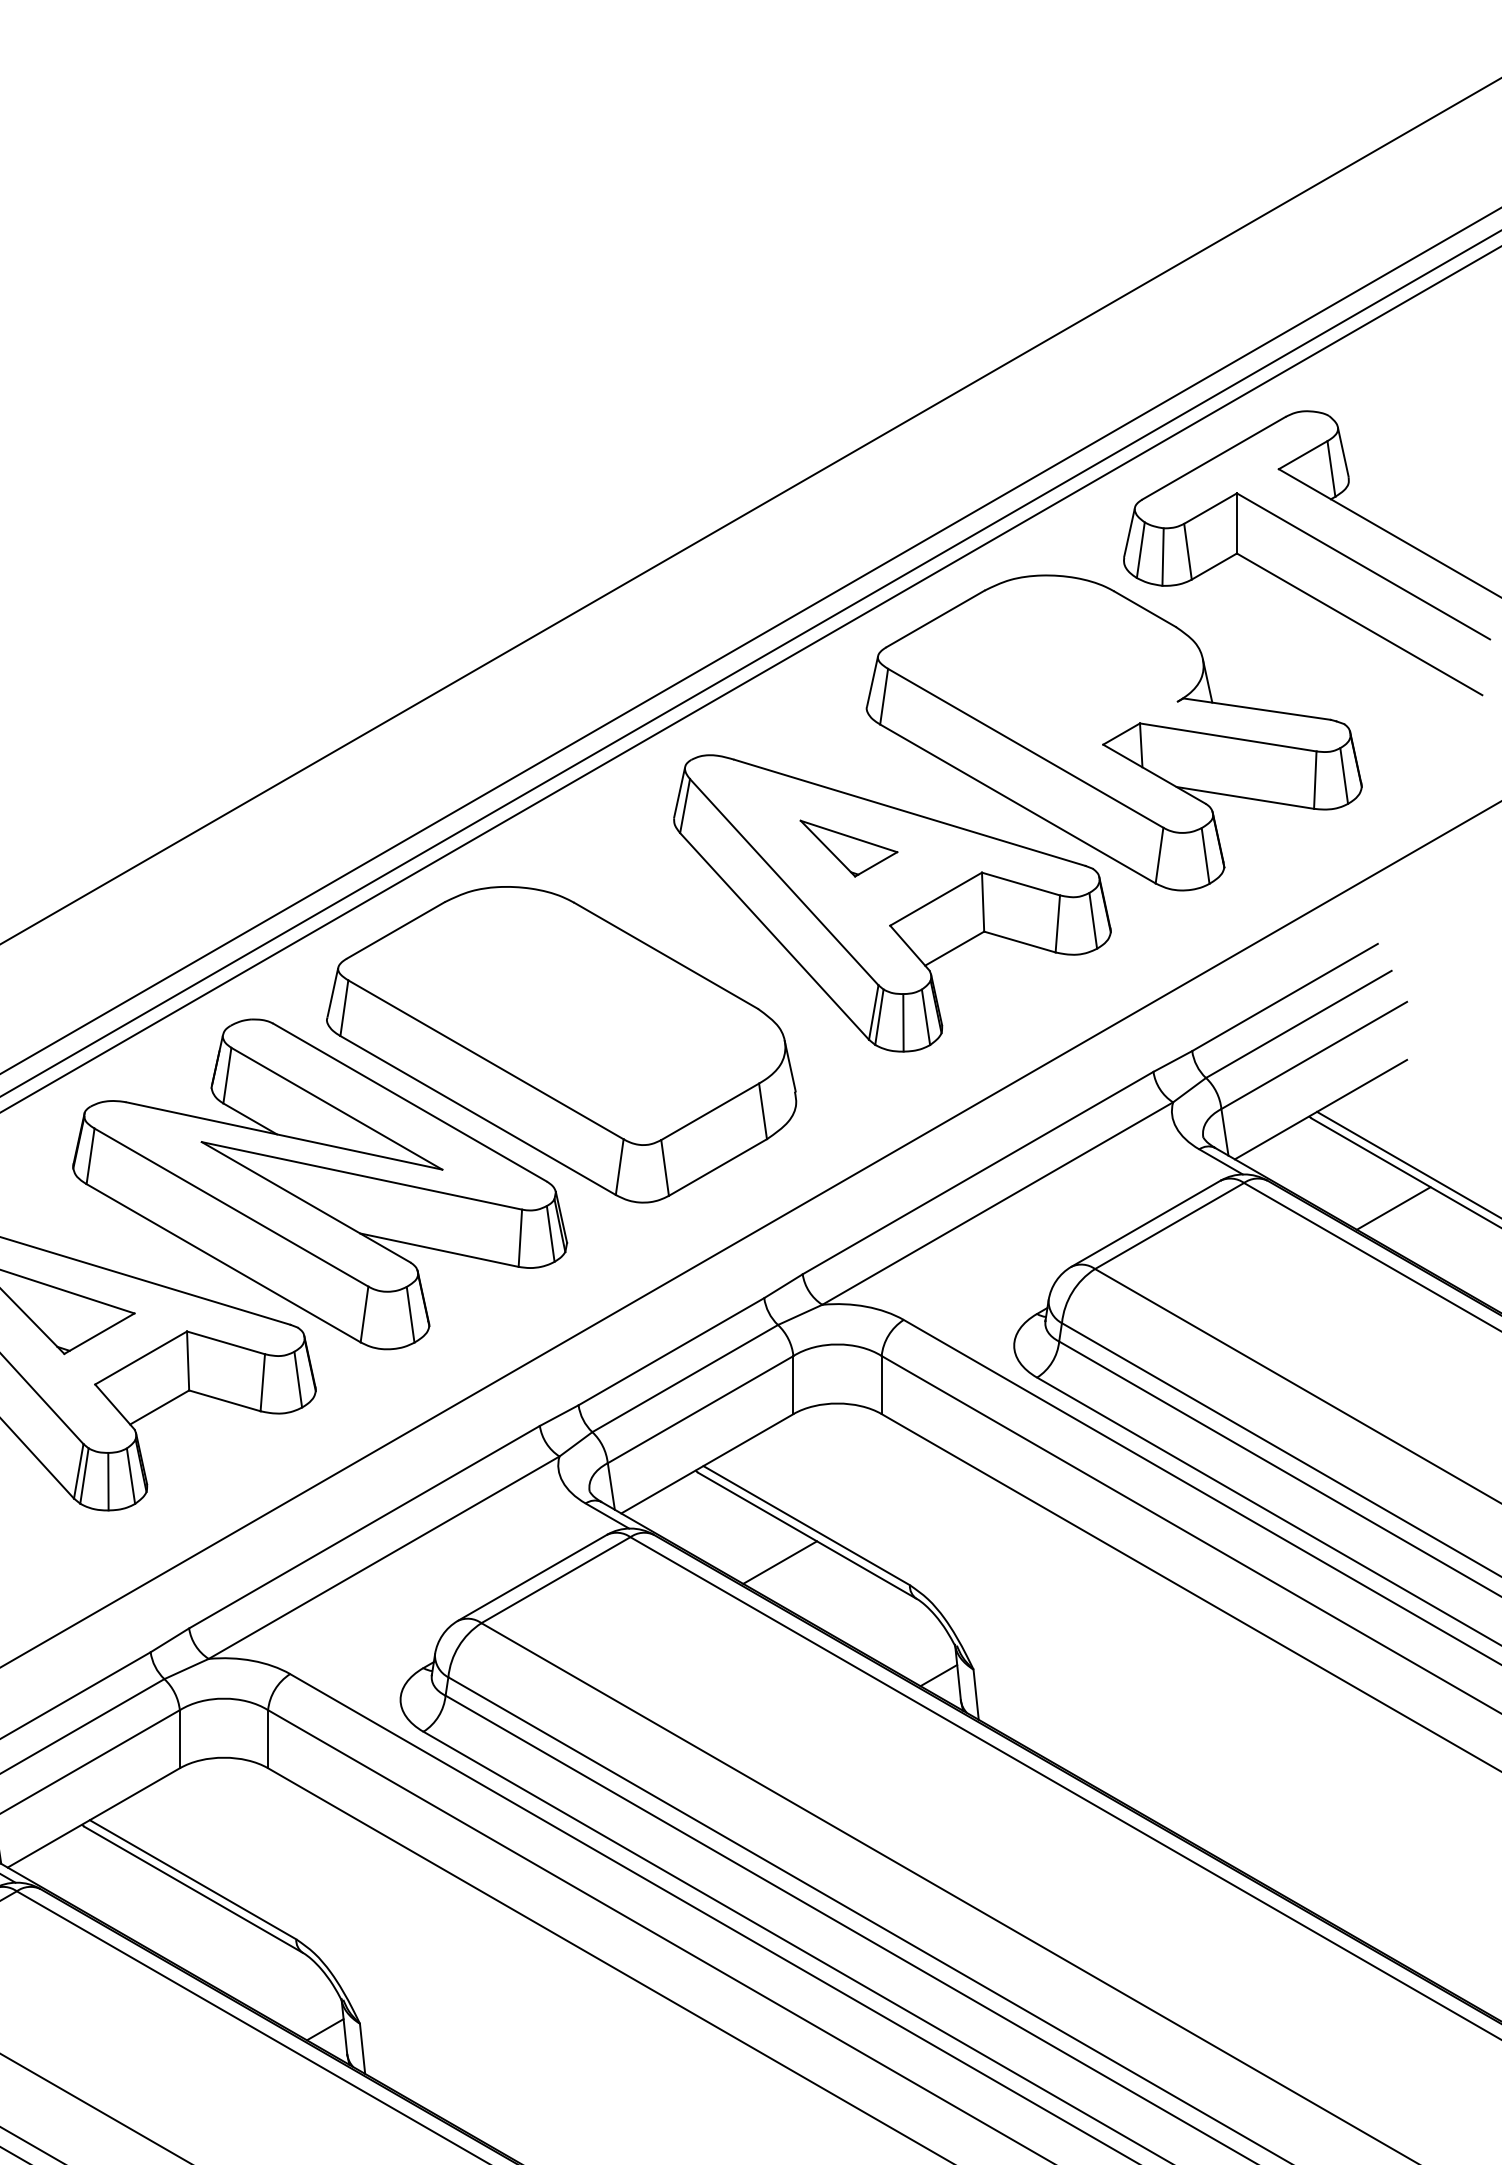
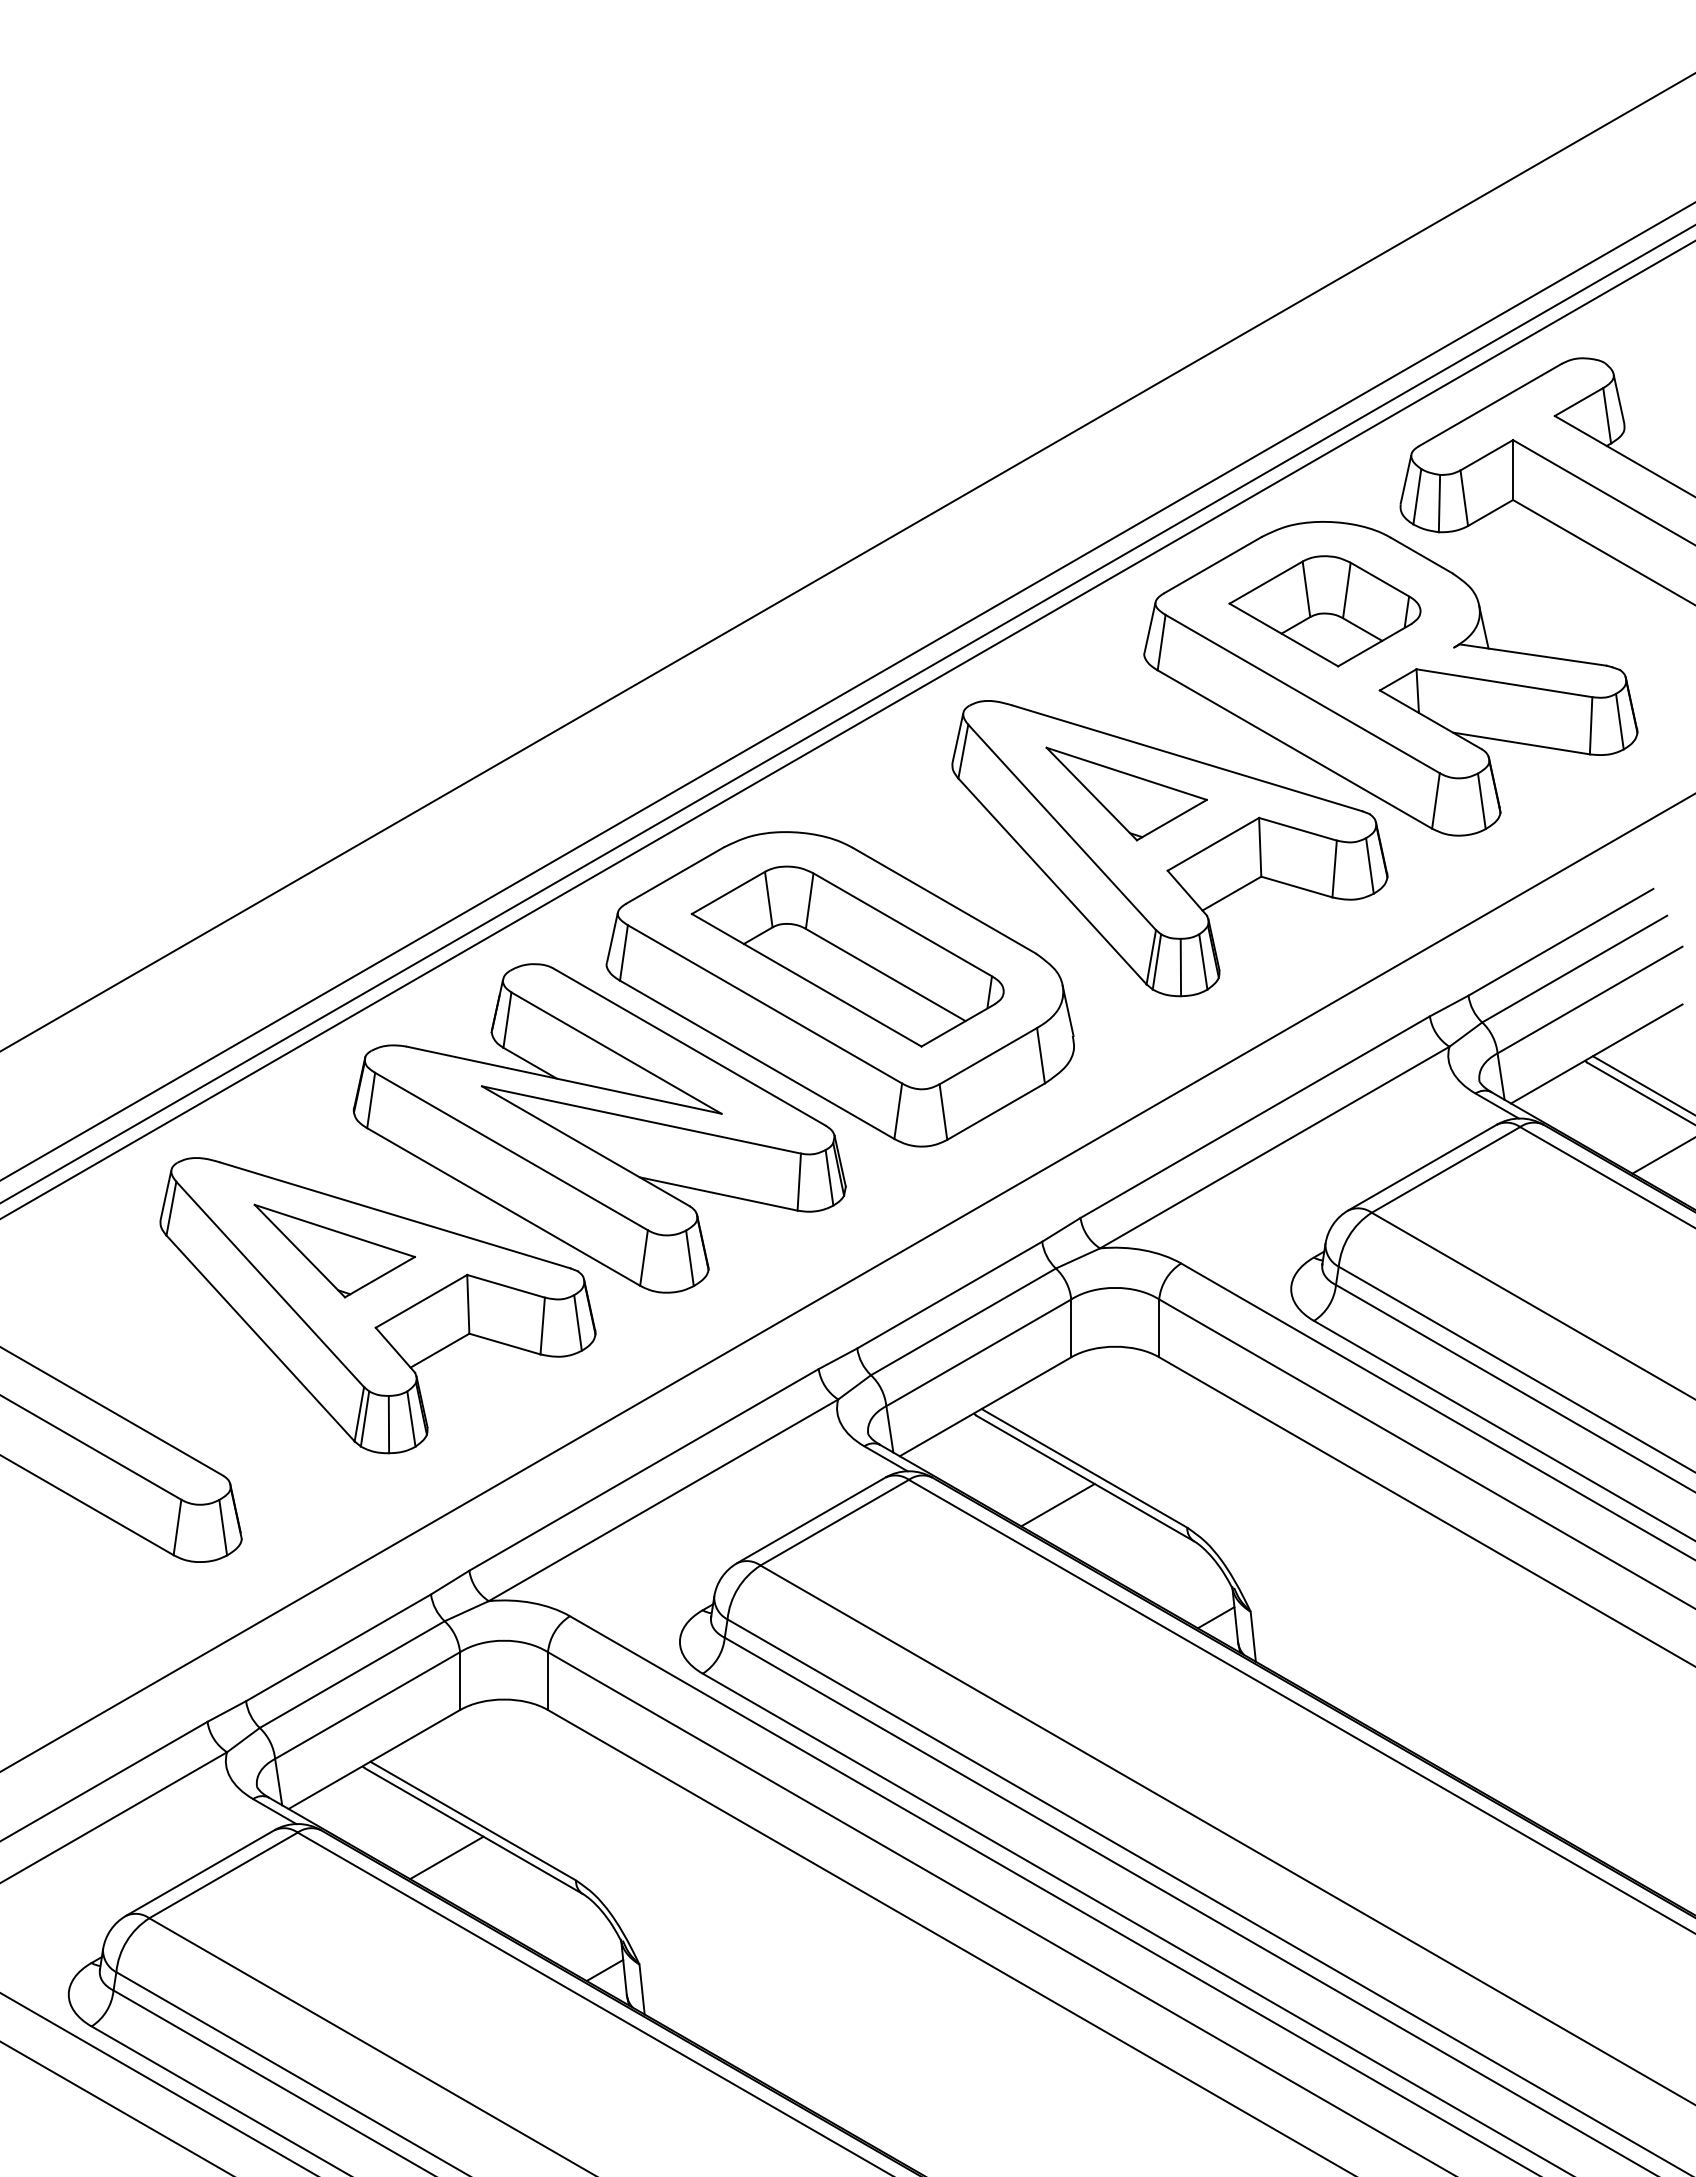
part: (1047, 665) -> (1324, 611), added
part: (848, 848) -> (1126, 793), size x1.67
part: (568, 1011) -> (847, 956), added
line: (166, 1916) -> (446, 1857), added

